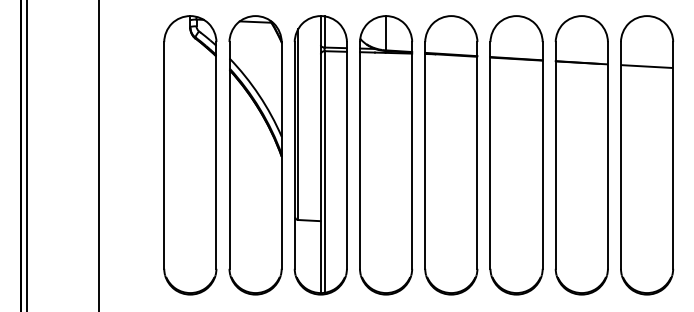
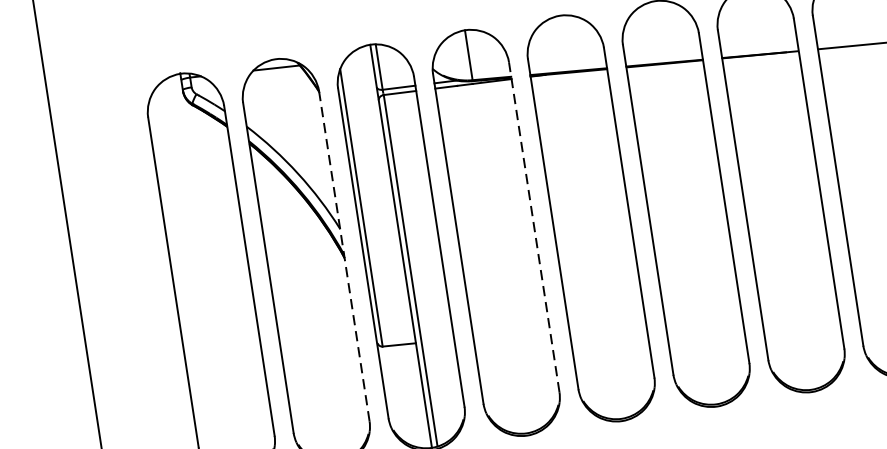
line: (281, 154) -> (343, 254), solid -> dashed
line: (412, 154) -> (534, 225), solid -> dashed

